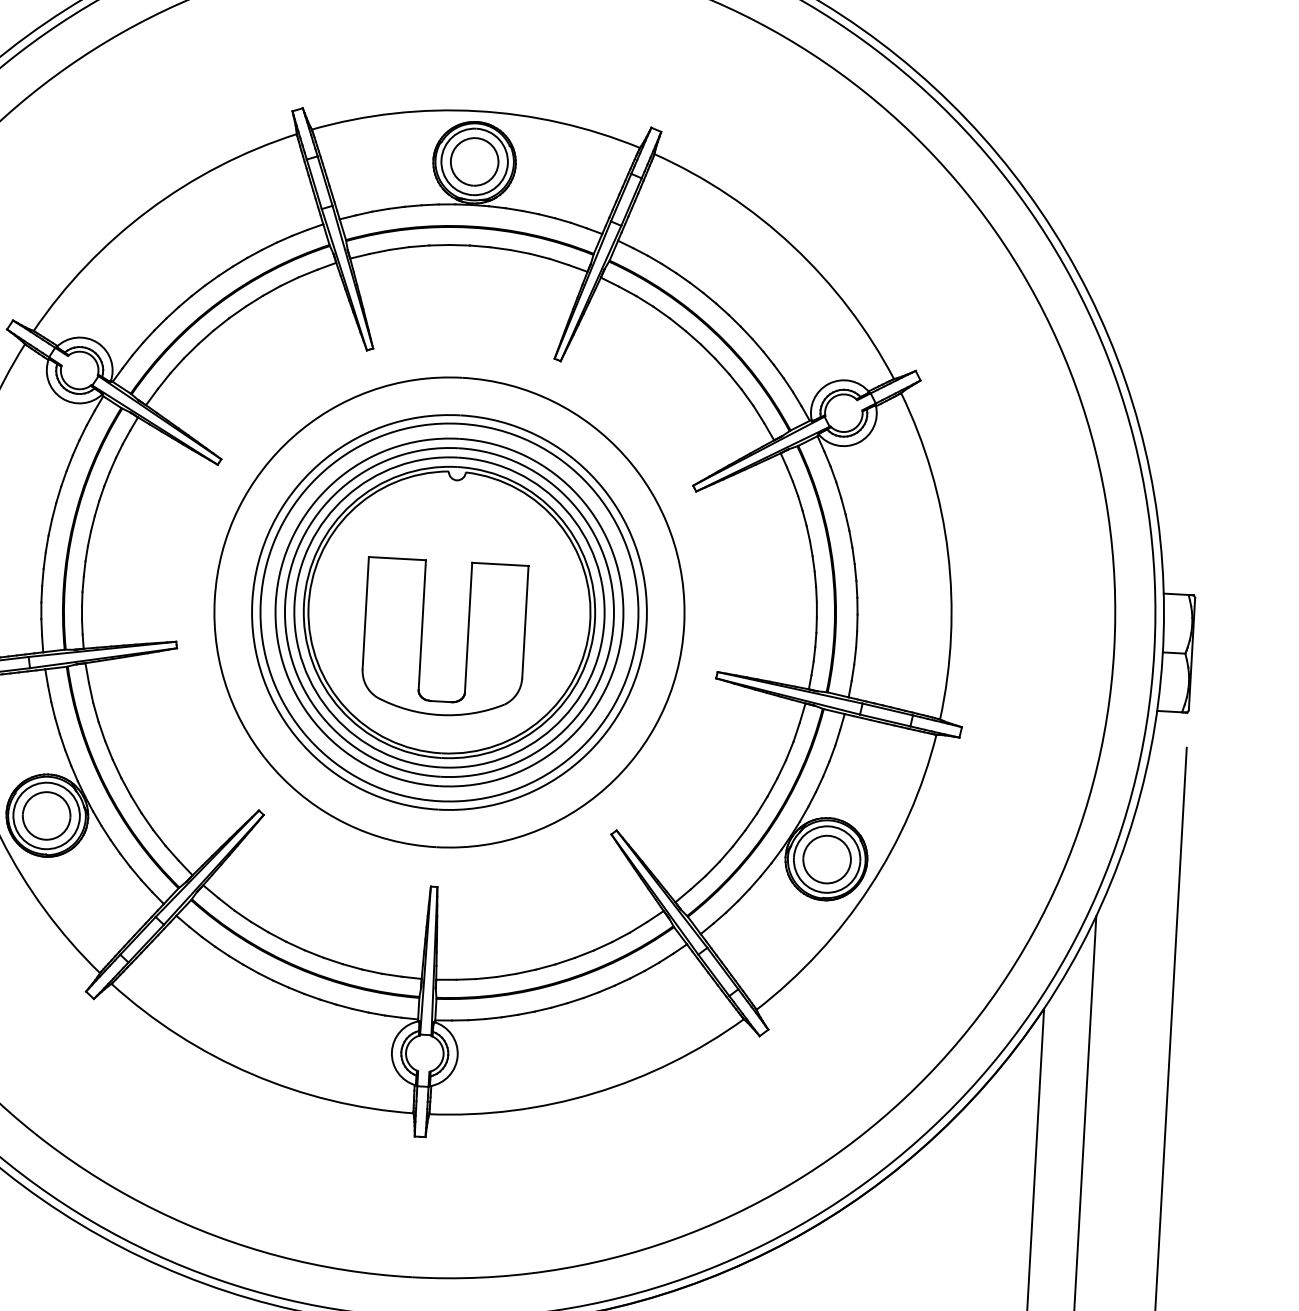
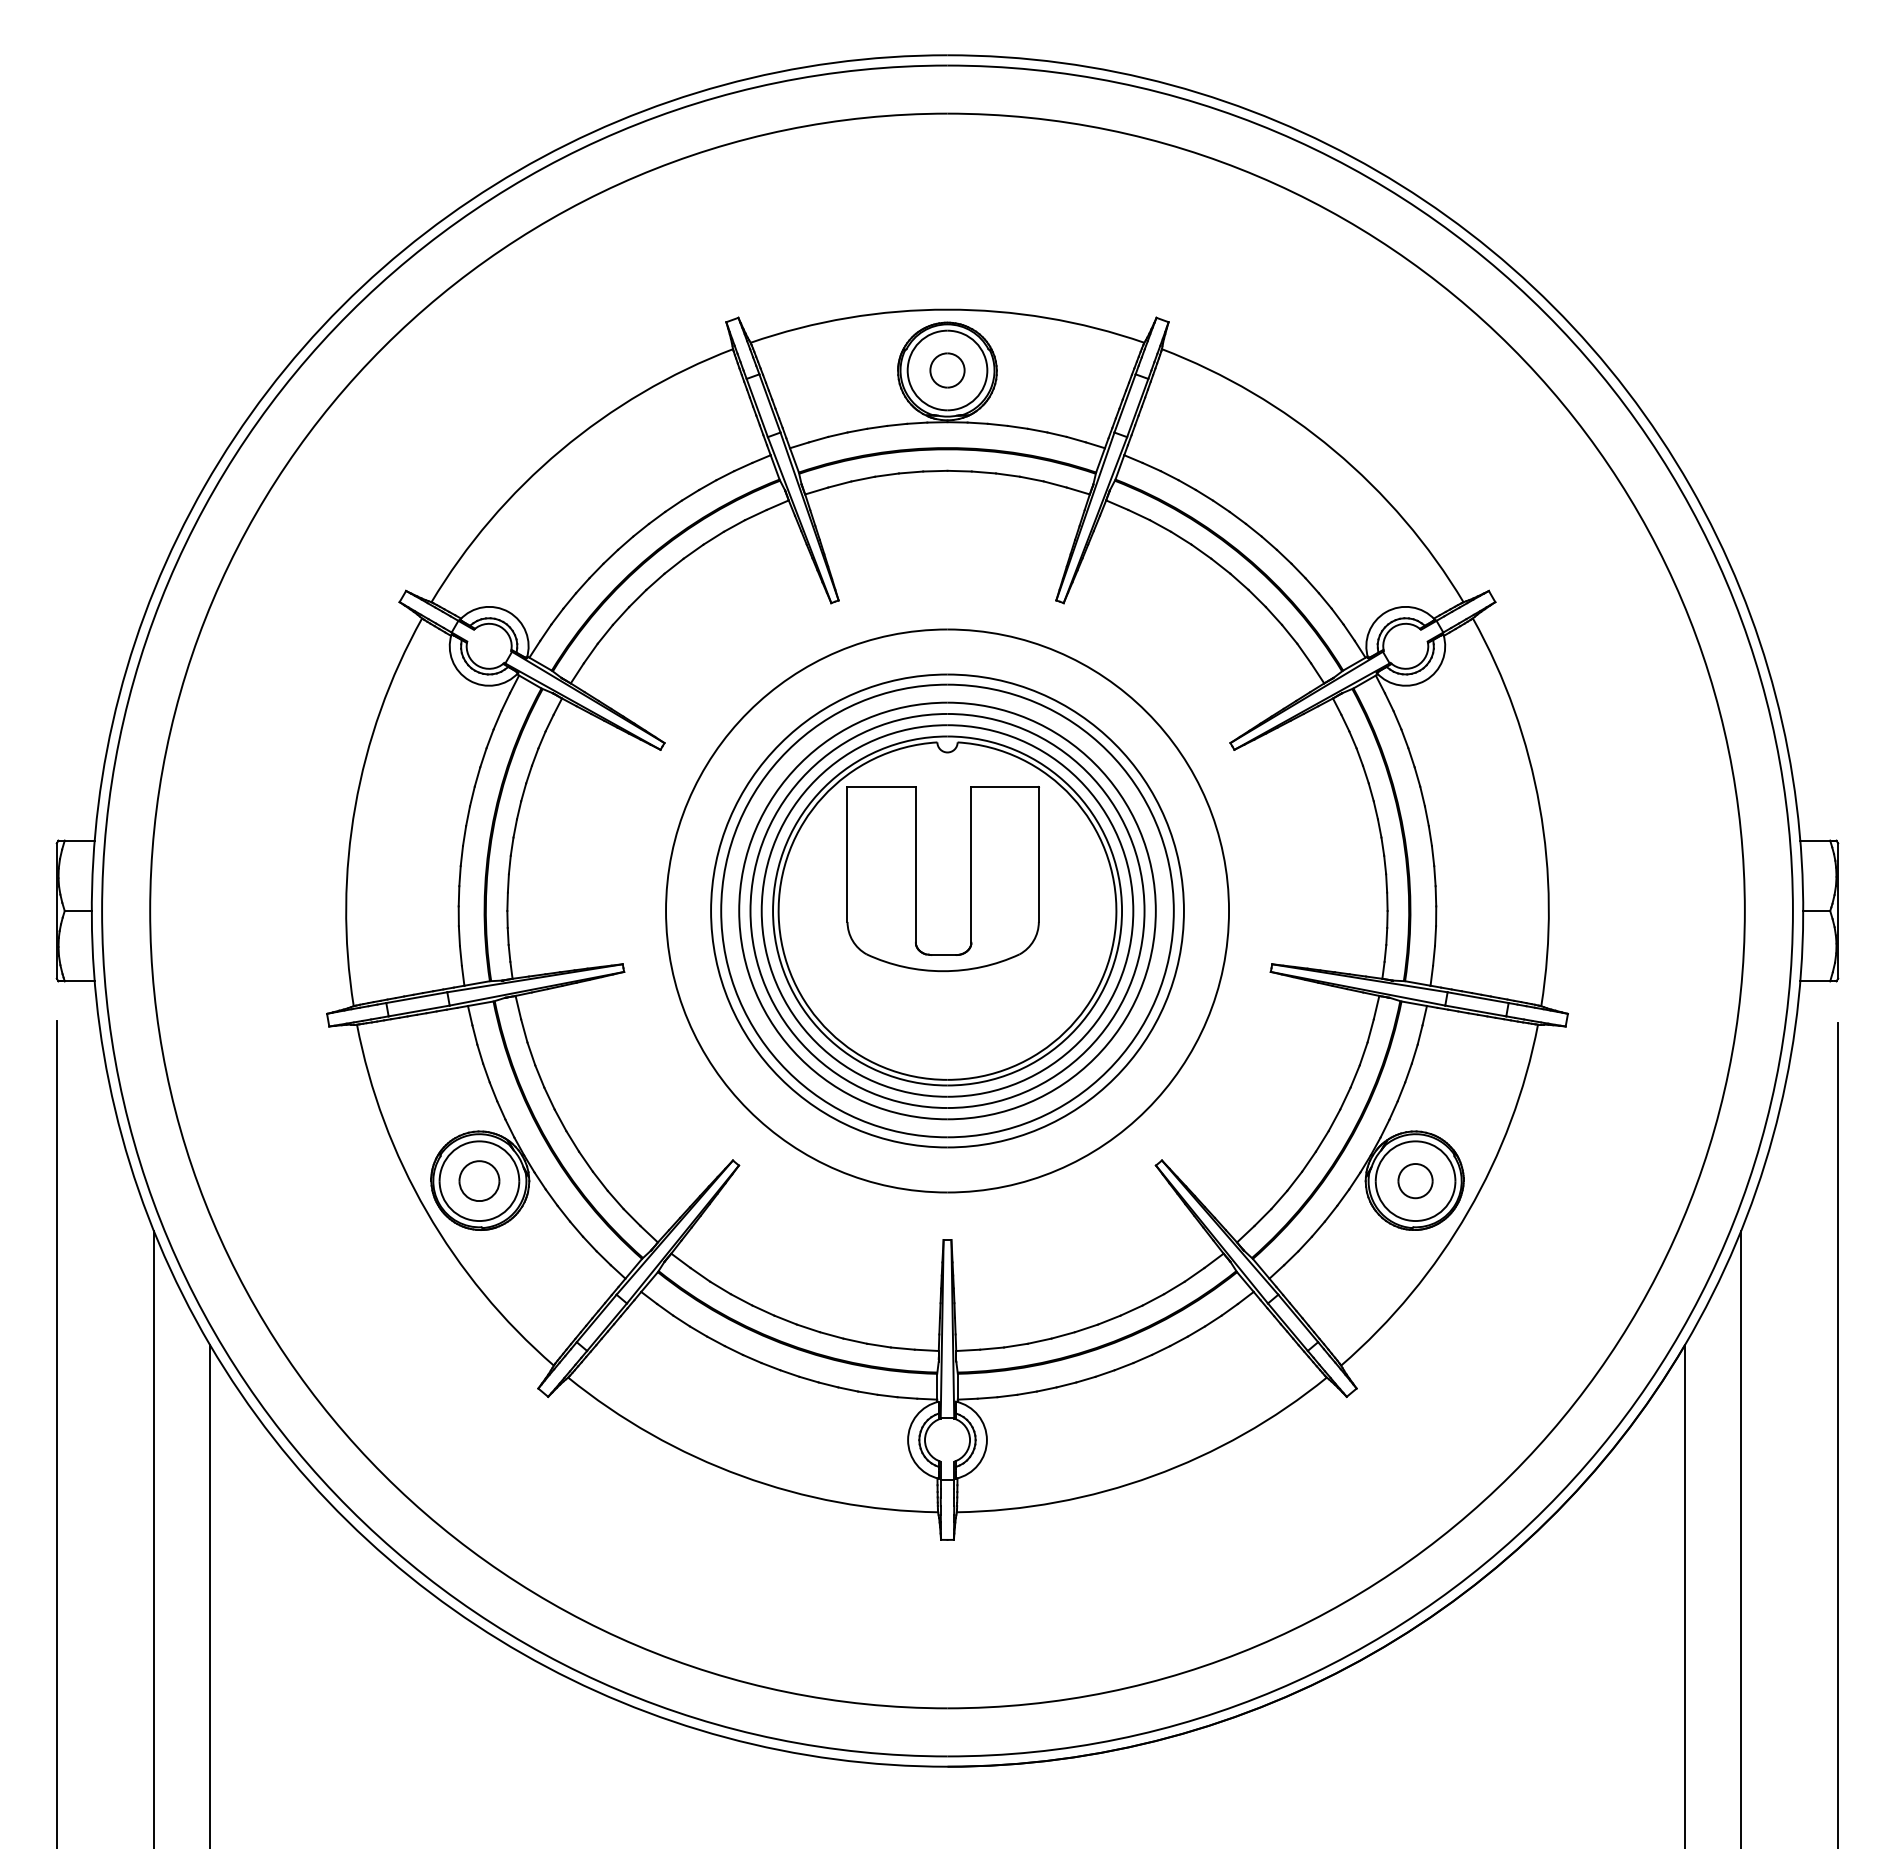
part: (474, 161) -> (947, 370), size x0.6
part: (422, 637) -> (916, 879), moved
part: (46, 815) -> (479, 1180), size x0.7
part: (827, 859) -> (1415, 1180), size x0.6

